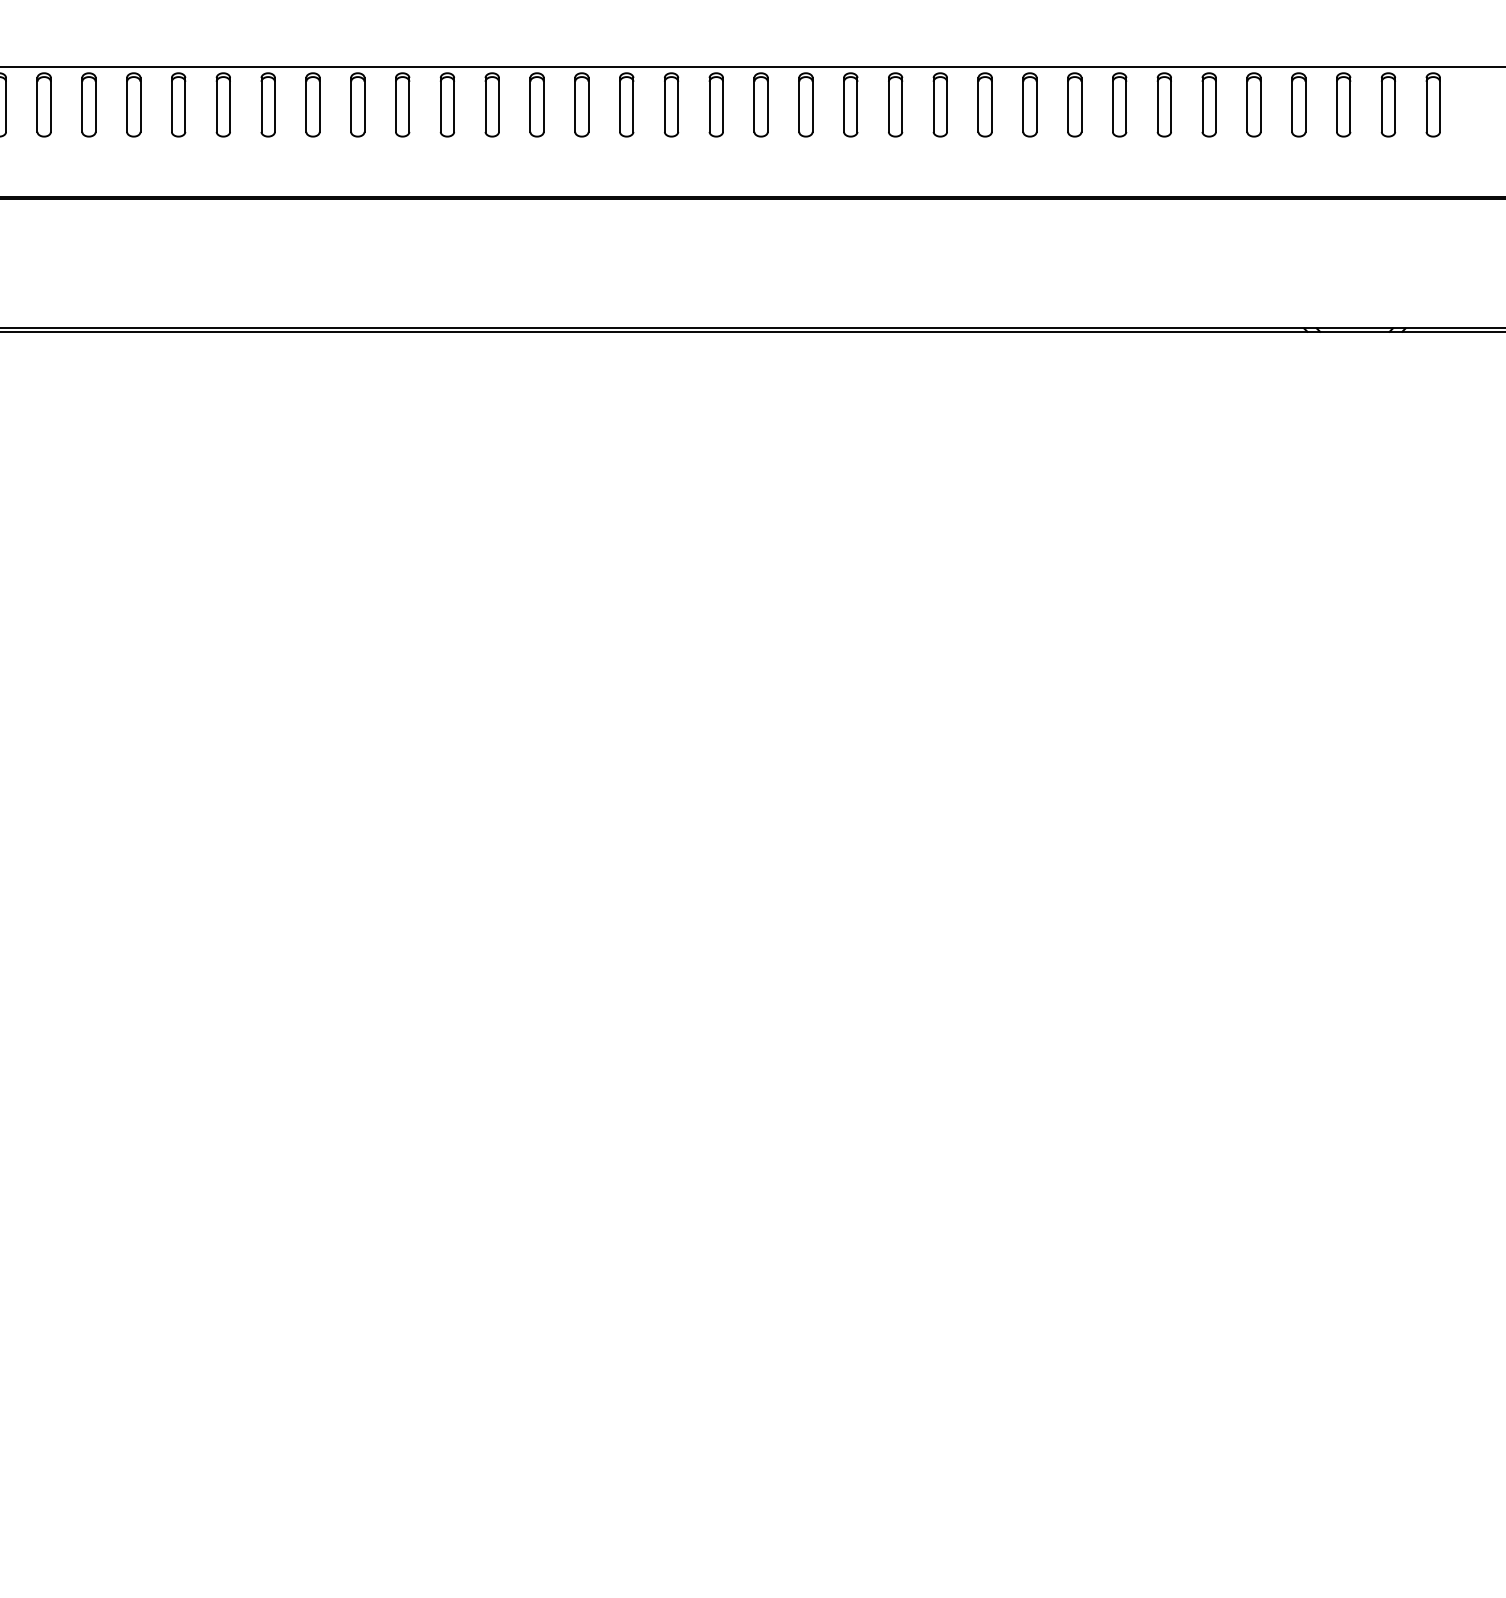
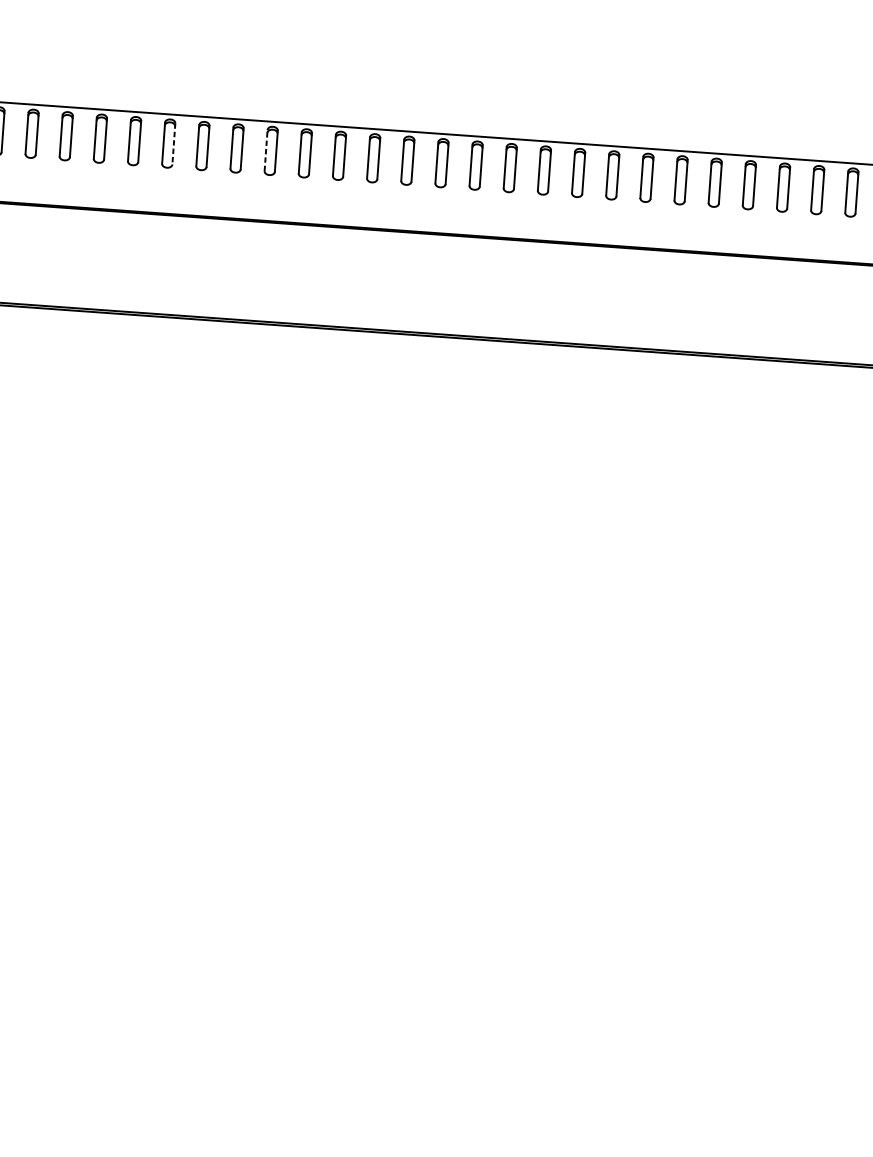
line: (140, 104) -> (173, 143), solid -> dashed
line: (261, 104) -> (266, 150), solid -> dashed

